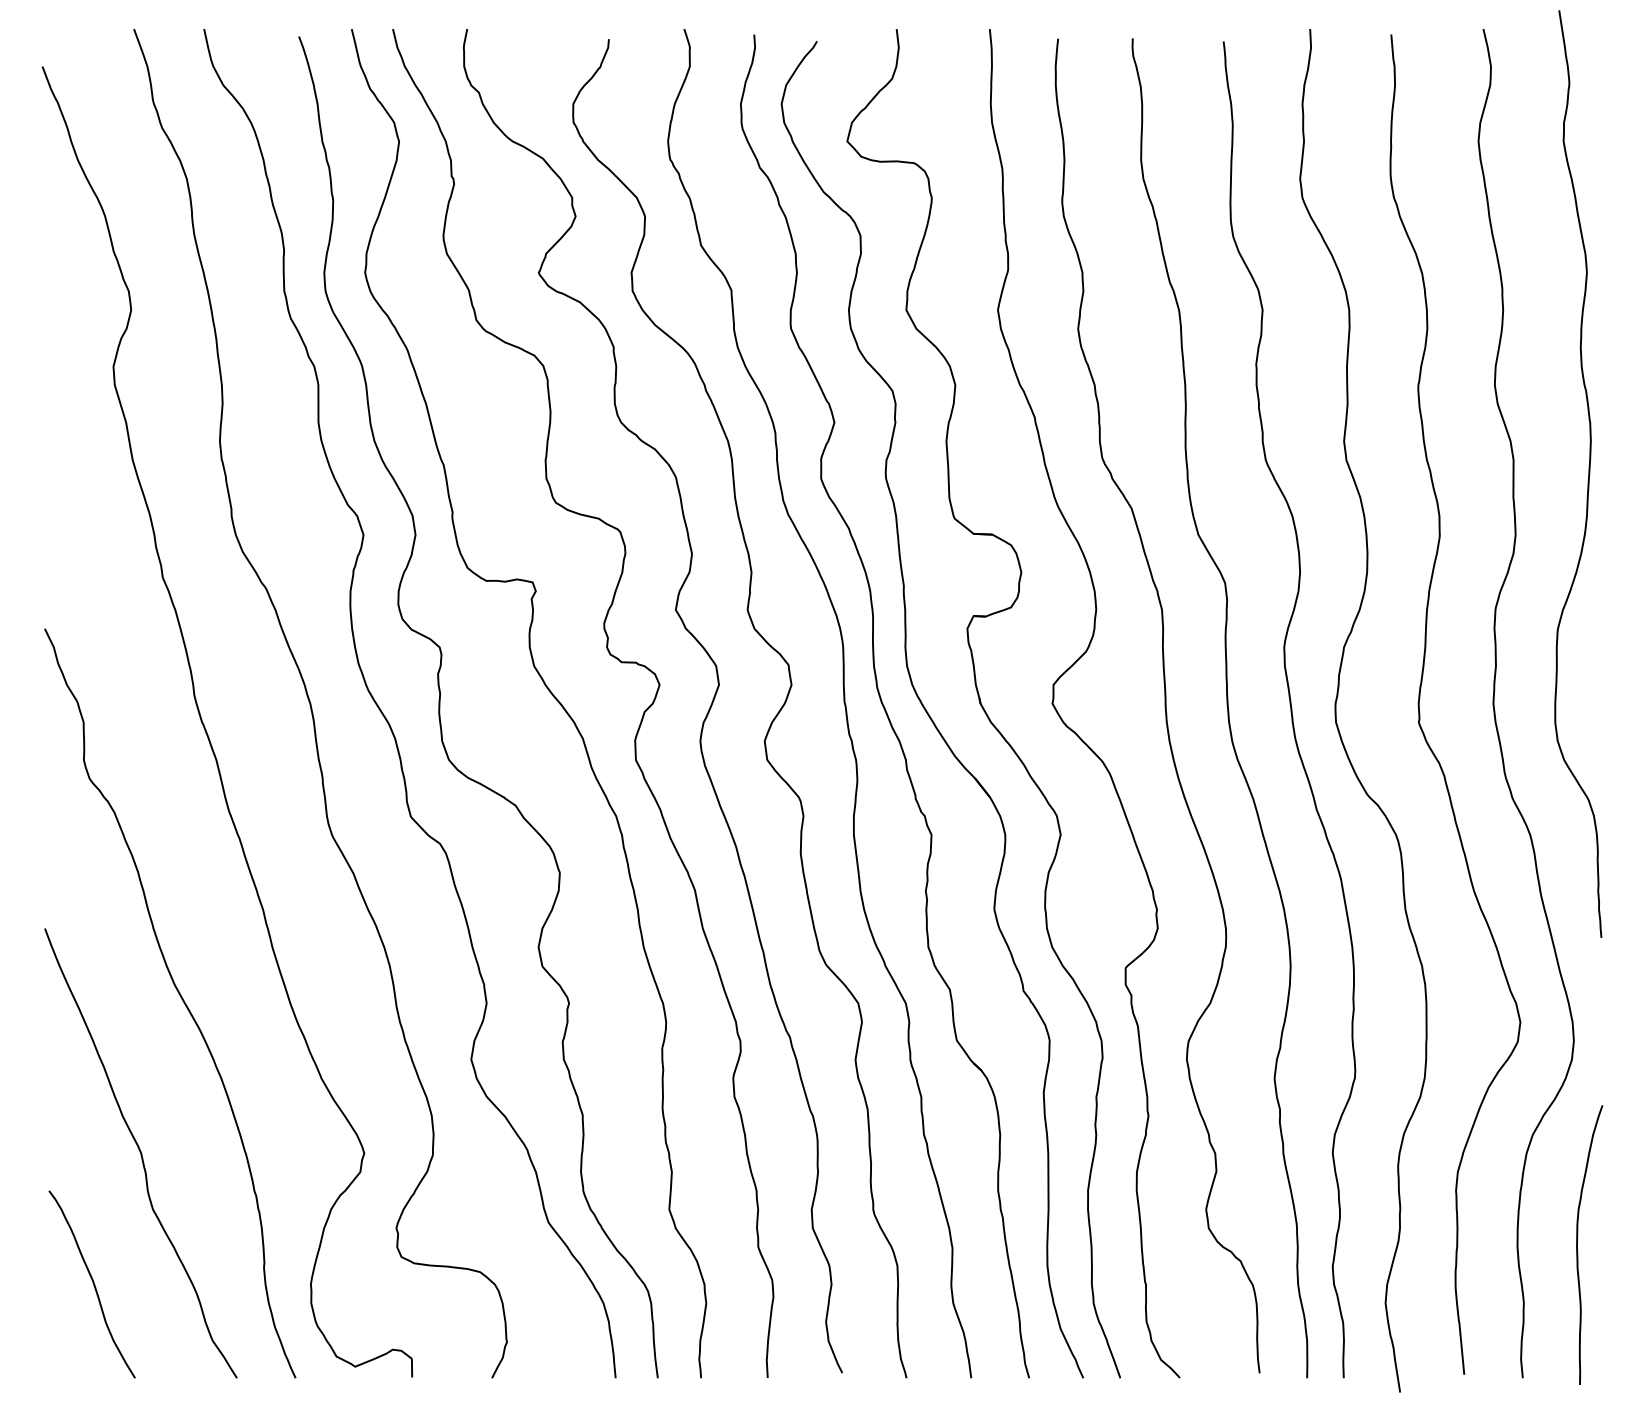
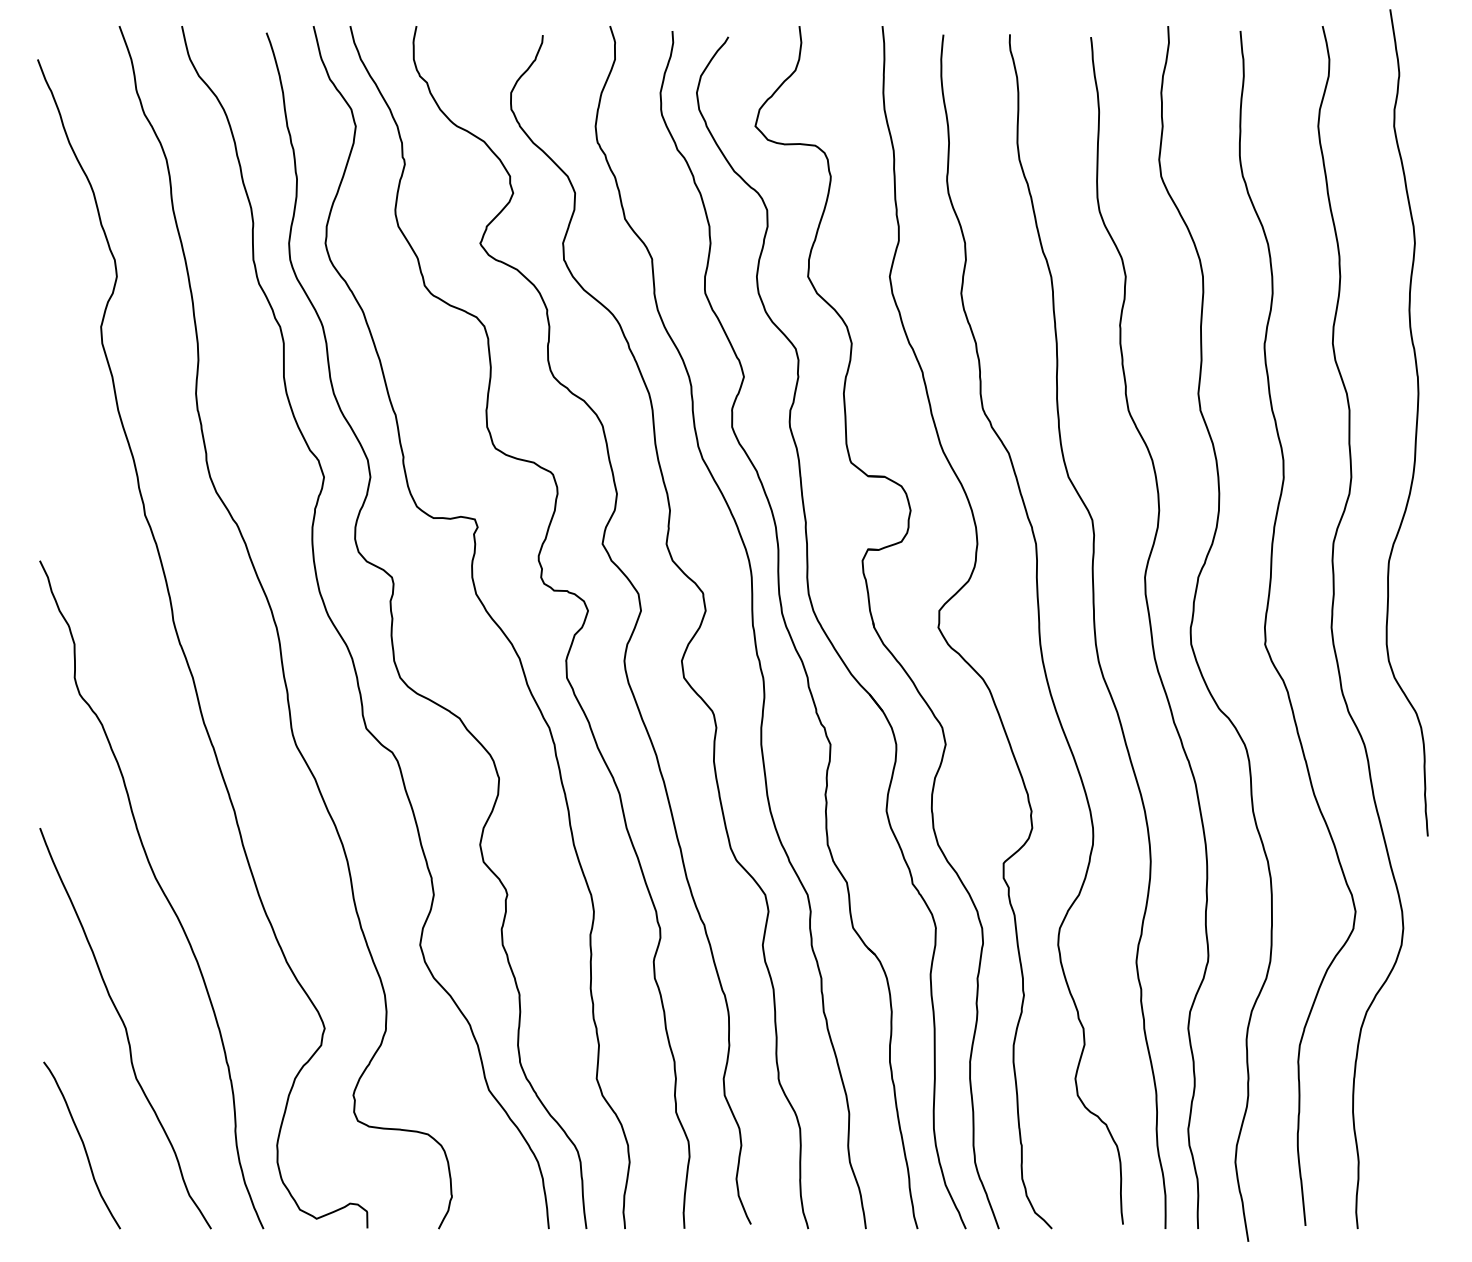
curve: (1578, 1243) -> (1407, 1108), removed

